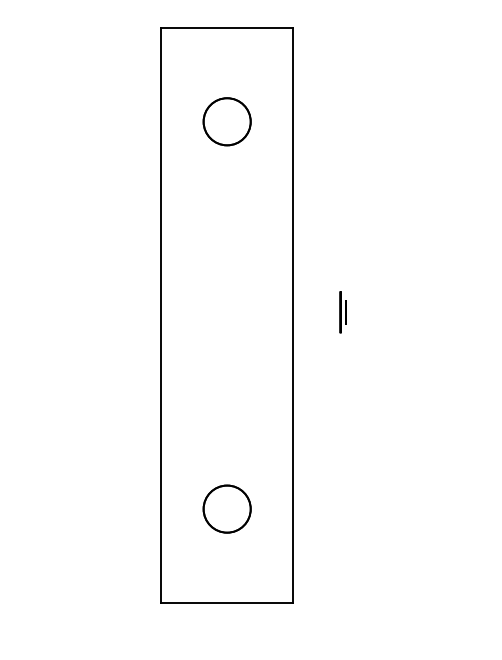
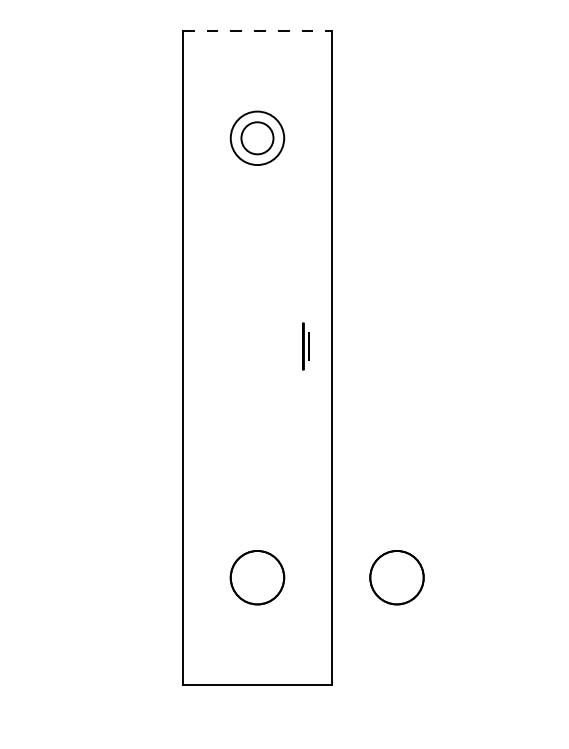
line: (227, 27) -> (257, 31), solid -> dashed
circle: (226, 121) -> (256, 137), size x0.6
part: (342, 312) -> (305, 346), moved
circle: (349, 508) -> (396, 576), added

